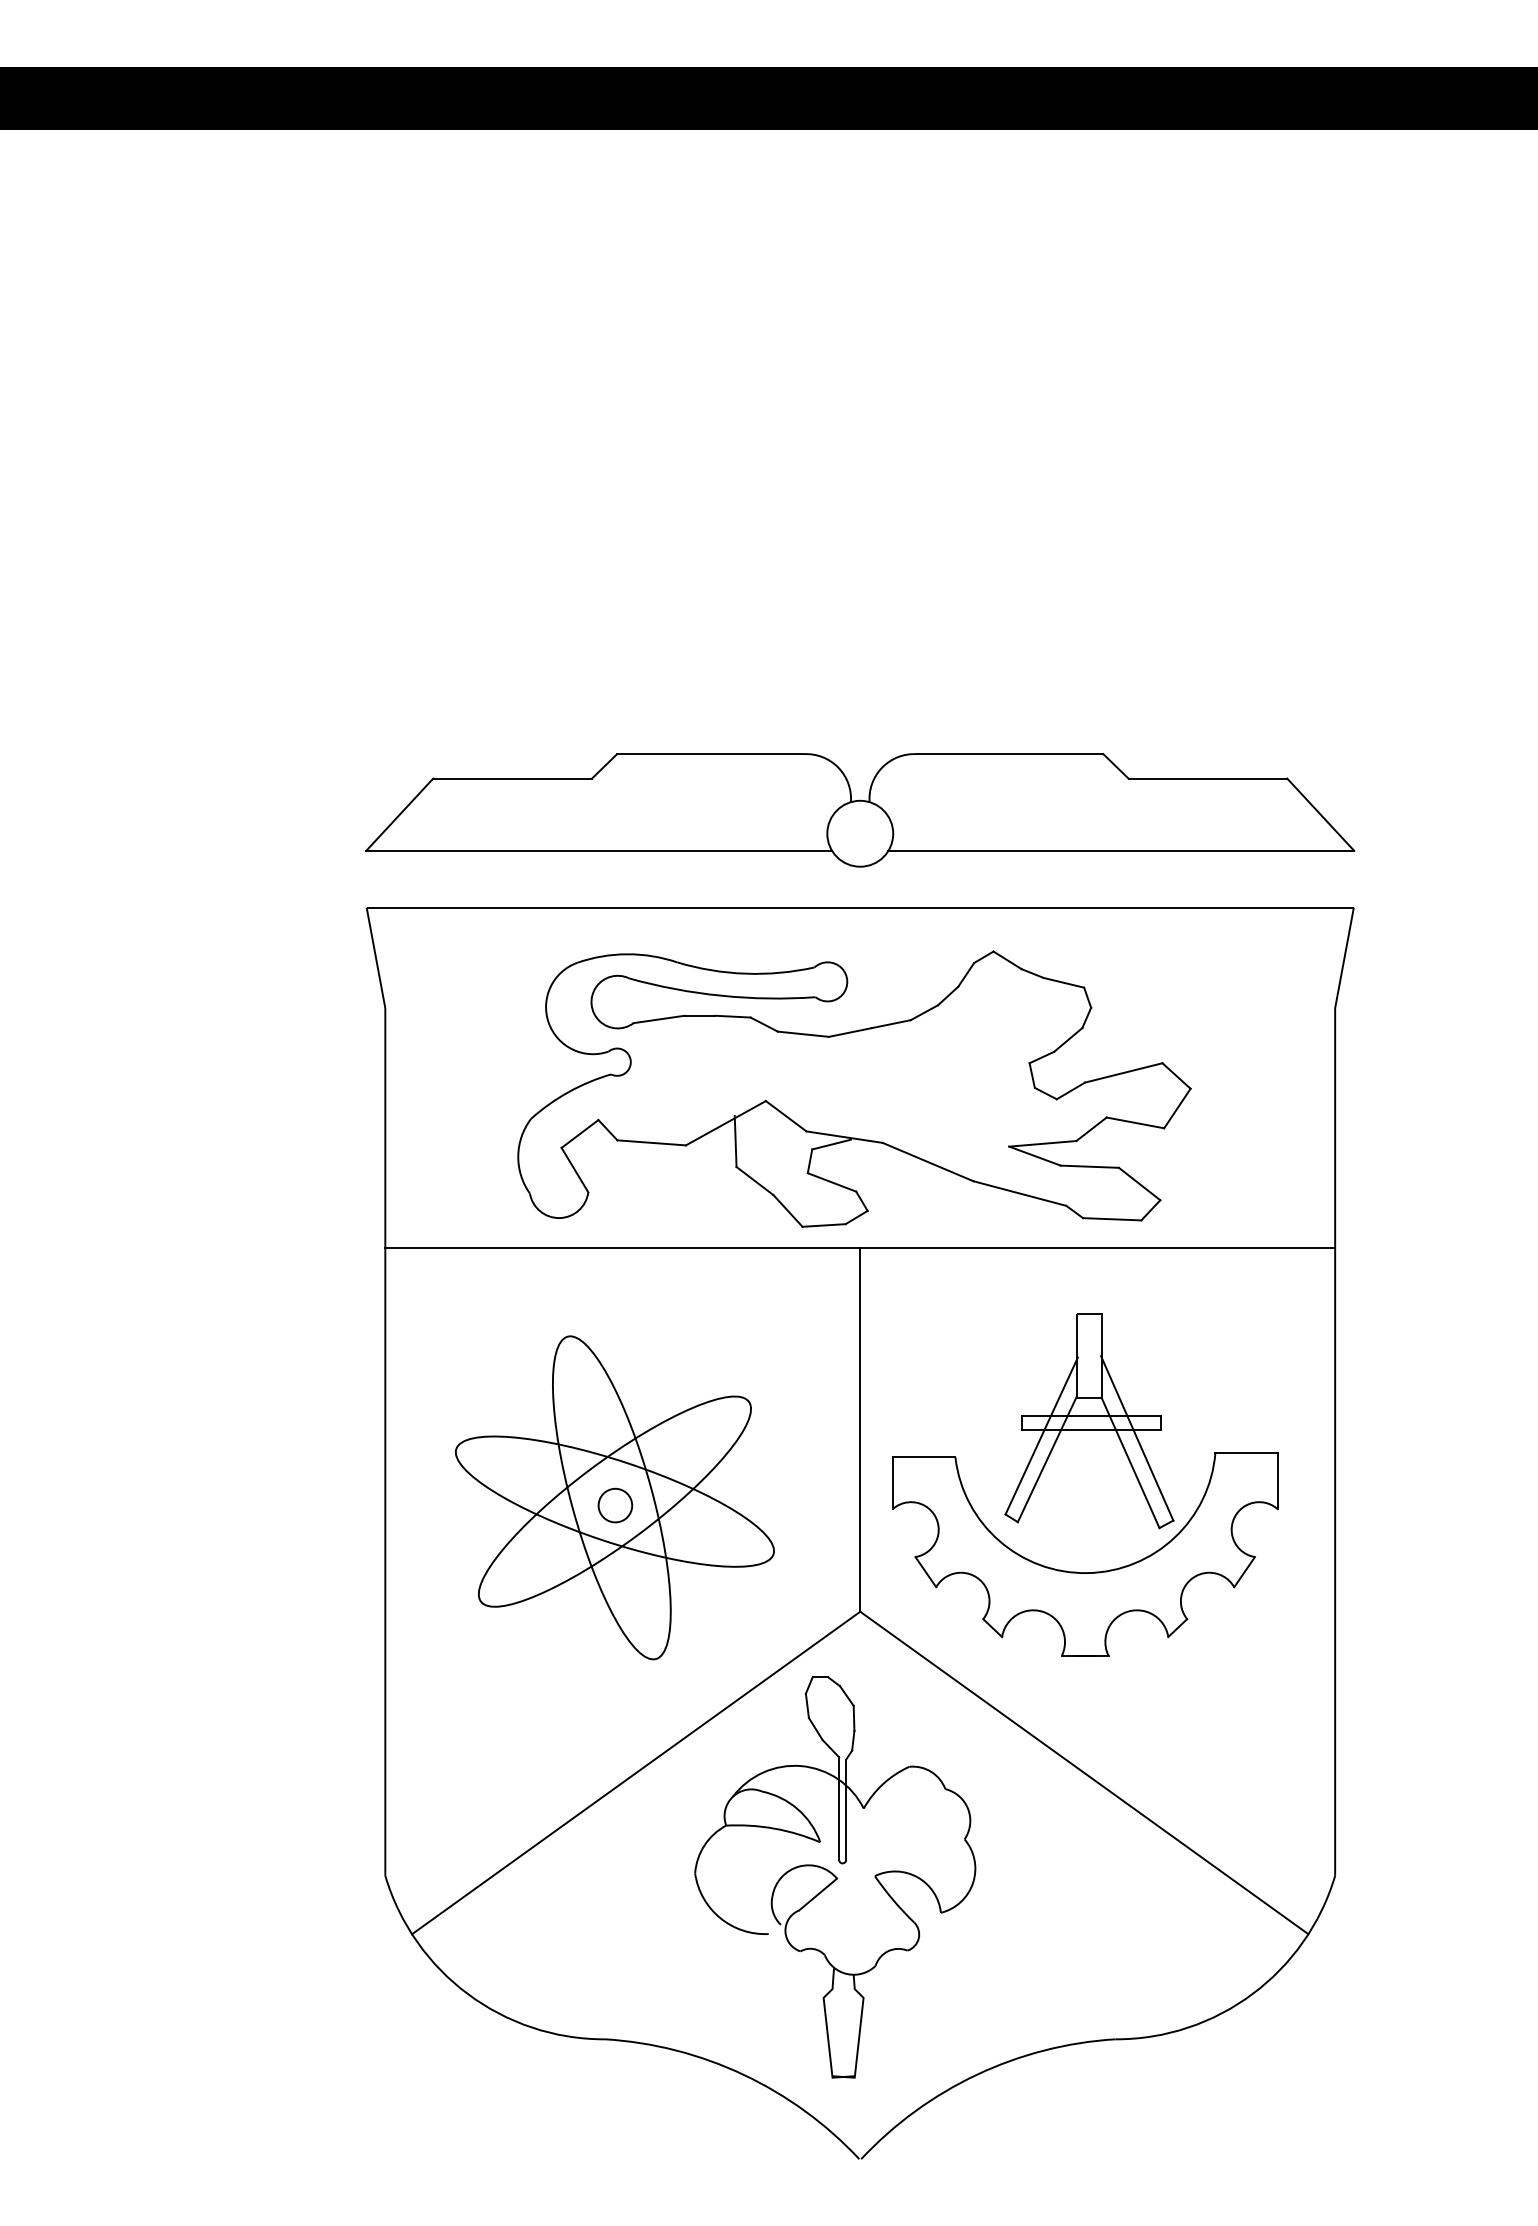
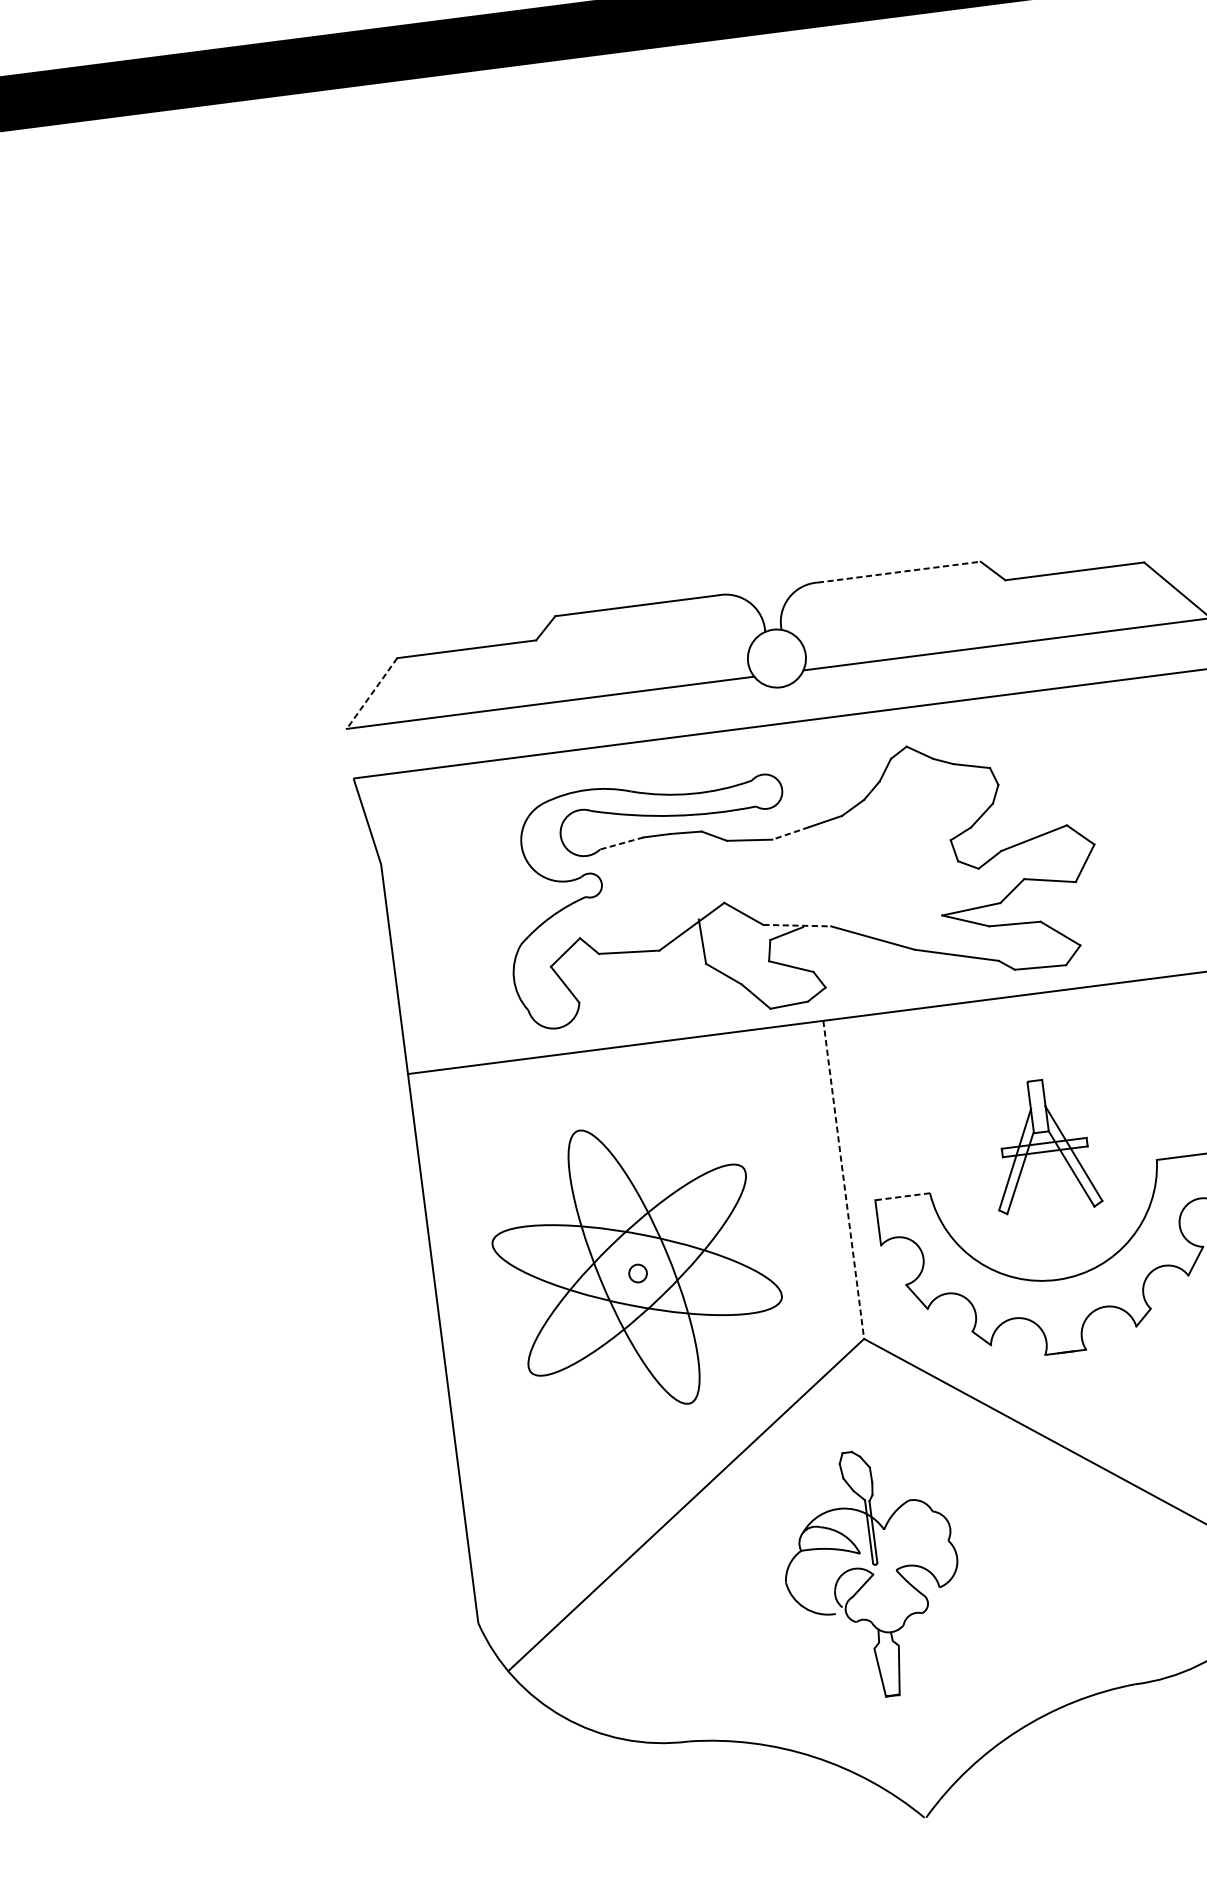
line: (1010, 754) -> (899, 572), solid -> dashed
line: (399, 815) -> (371, 694), solid -> dashed
line: (659, 1019) -> (622, 843), solid -> dashed
line: (850, 1032) -> (790, 833), solid -> dashed
line: (845, 1137) -> (798, 925), solid -> dashed
part: (1089, 1421) -> (1043, 1146), size x0.7
line: (860, 1429) -> (843, 1179), solid -> dashed
line: (923, 1457) -> (902, 1196), solid -> dashed
circle: (615, 1505) -> (638, 1273), size x0.6
part: (835, 1877) -> (872, 1574), size x0.7

